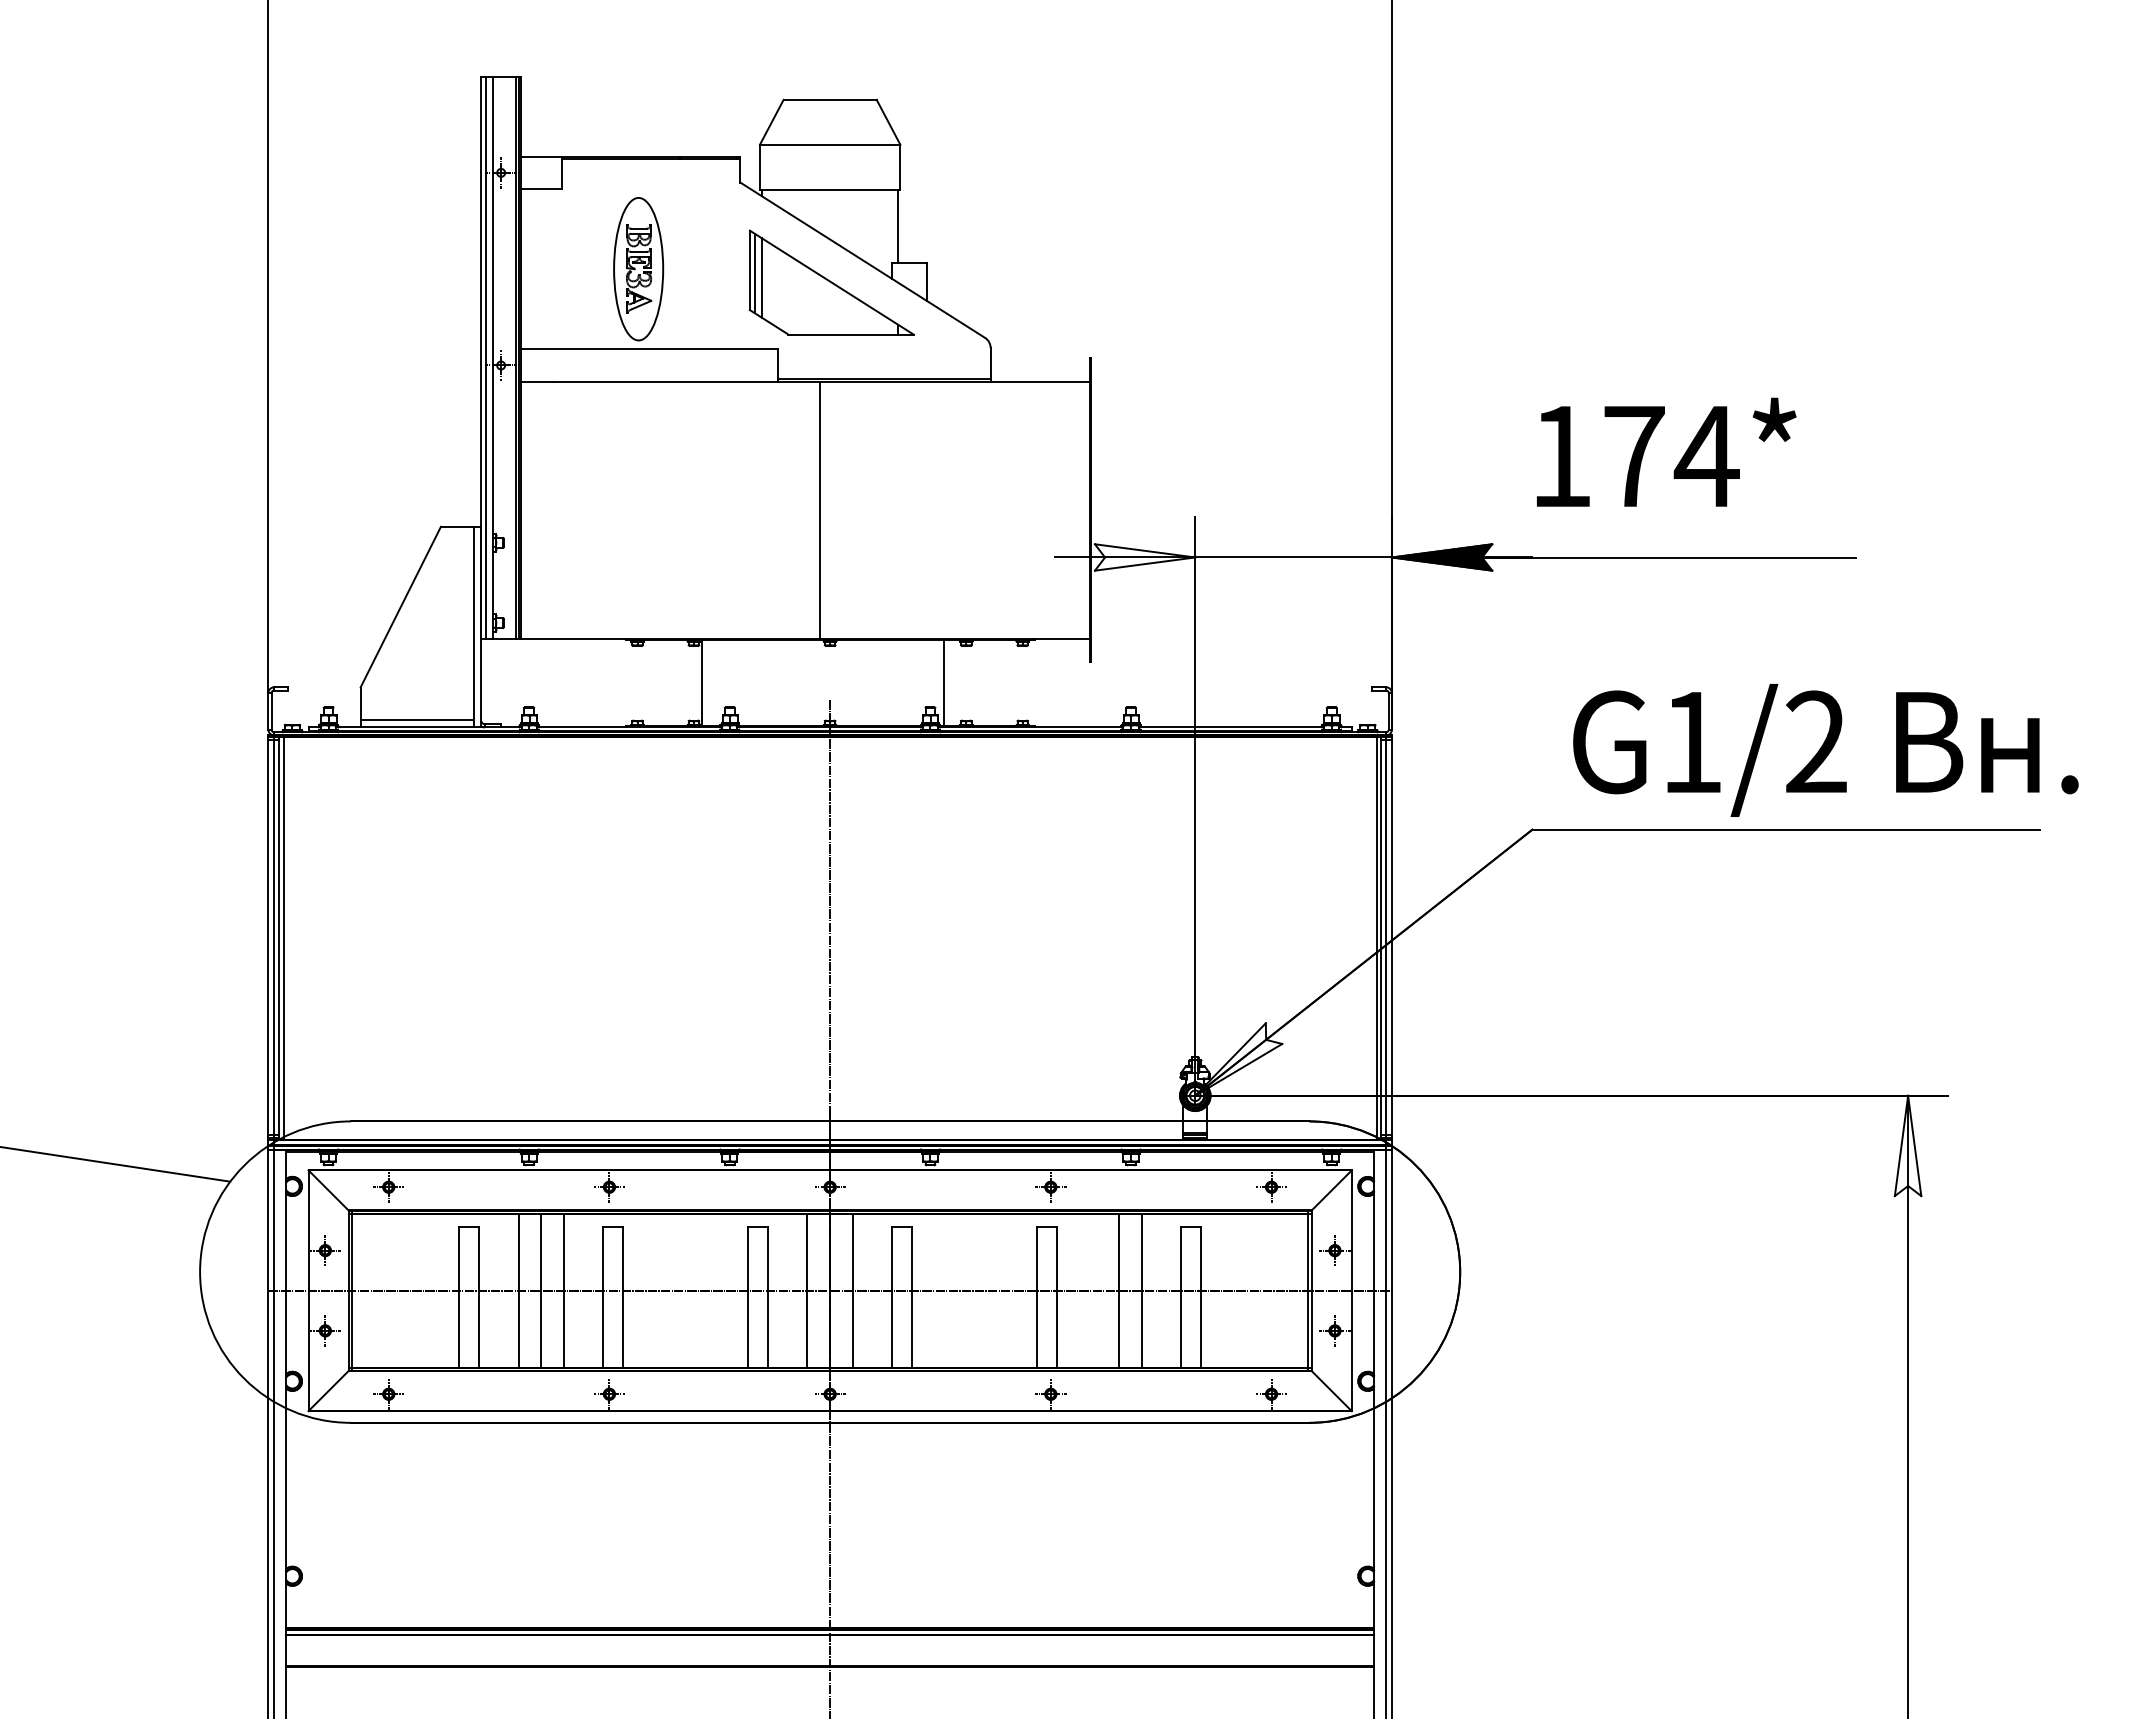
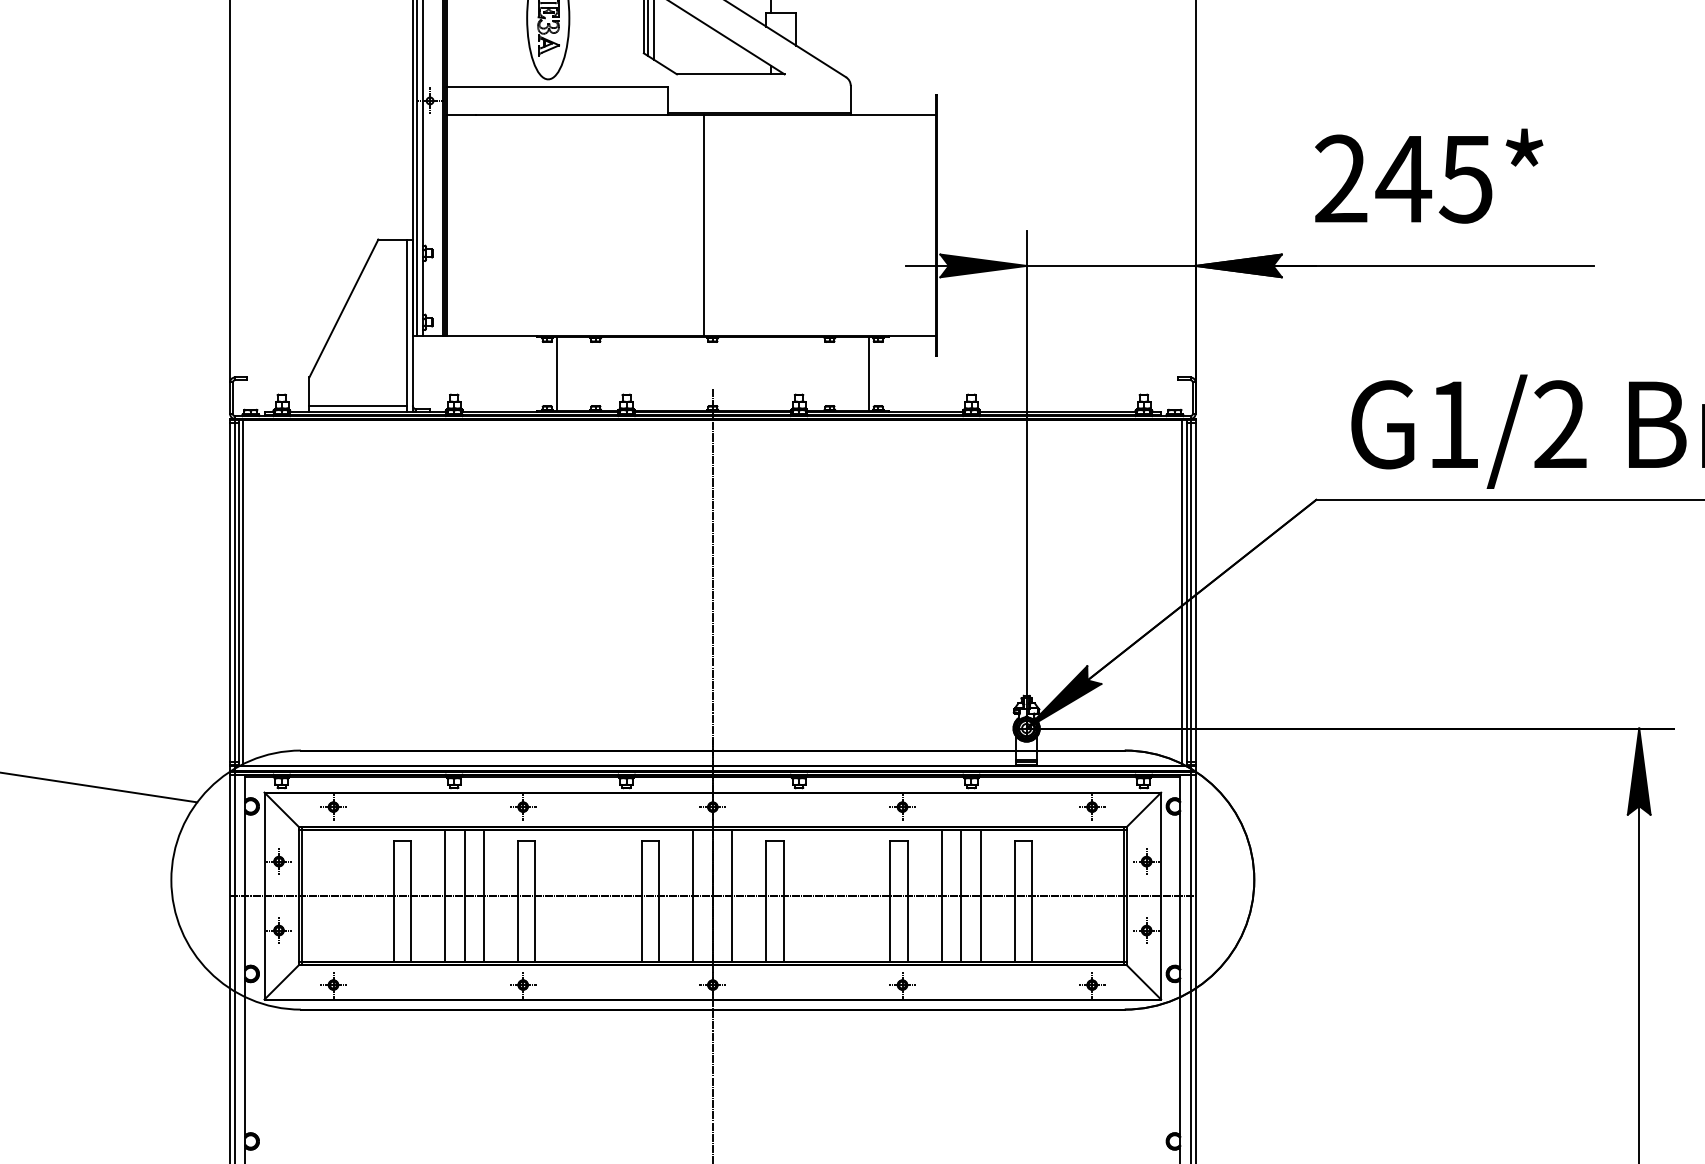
text: (1634, 456) -> (1404, 179), 174* -> 245*
fill: (1144, 557) -> (982, 265), added
line: (702, 683) -> (557, 374), moved
line: (944, 683) -> (868, 374), moved
fill: (1238, 1059) -> (1063, 697), added
fill: (1907, 1145) -> (1638, 771), added
line: (1096, 1290) -> (941, 895), added

